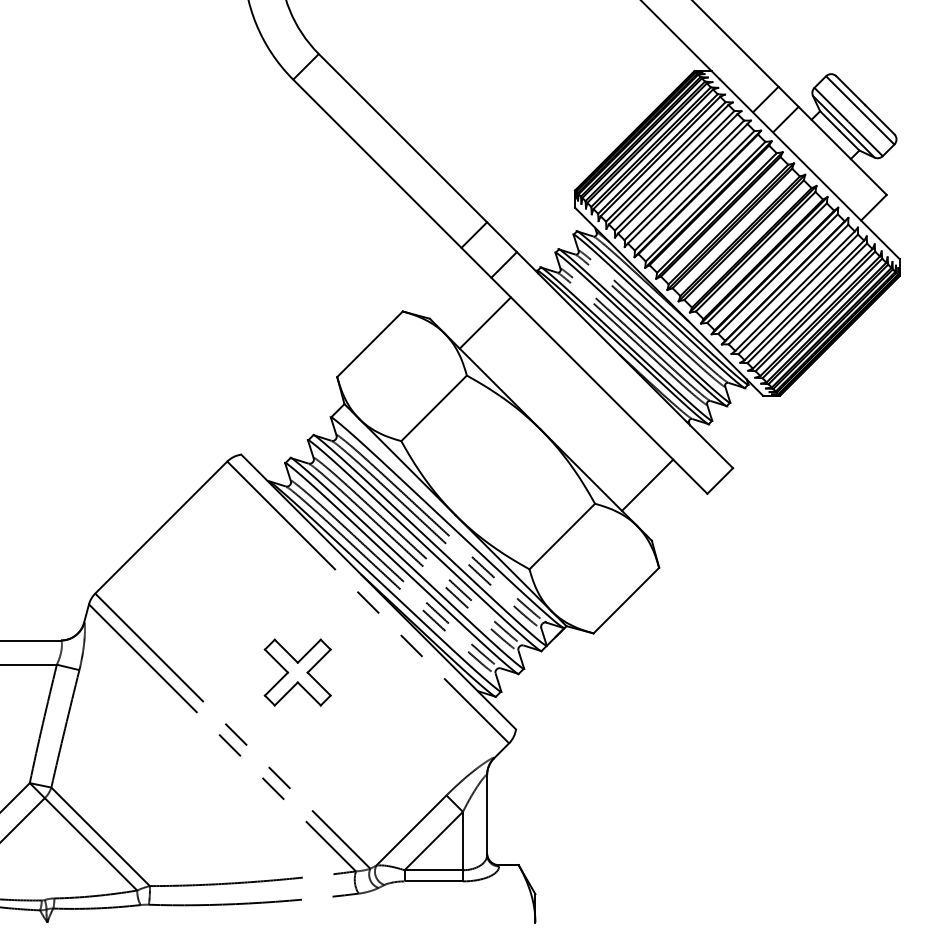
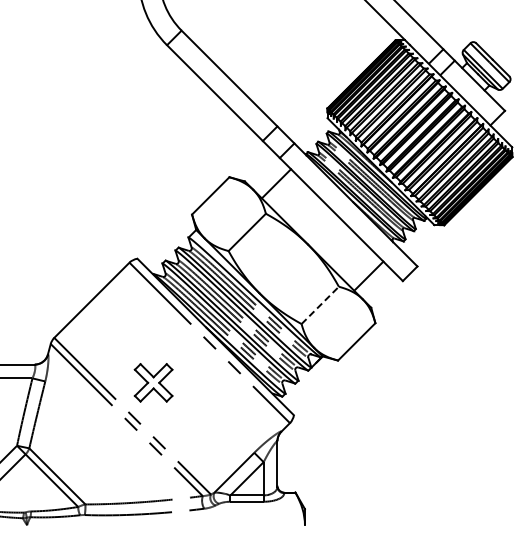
line: (562, 536) -> (320, 305), solid -> dashed
part: (297, 671) -> (153, 382), moved

